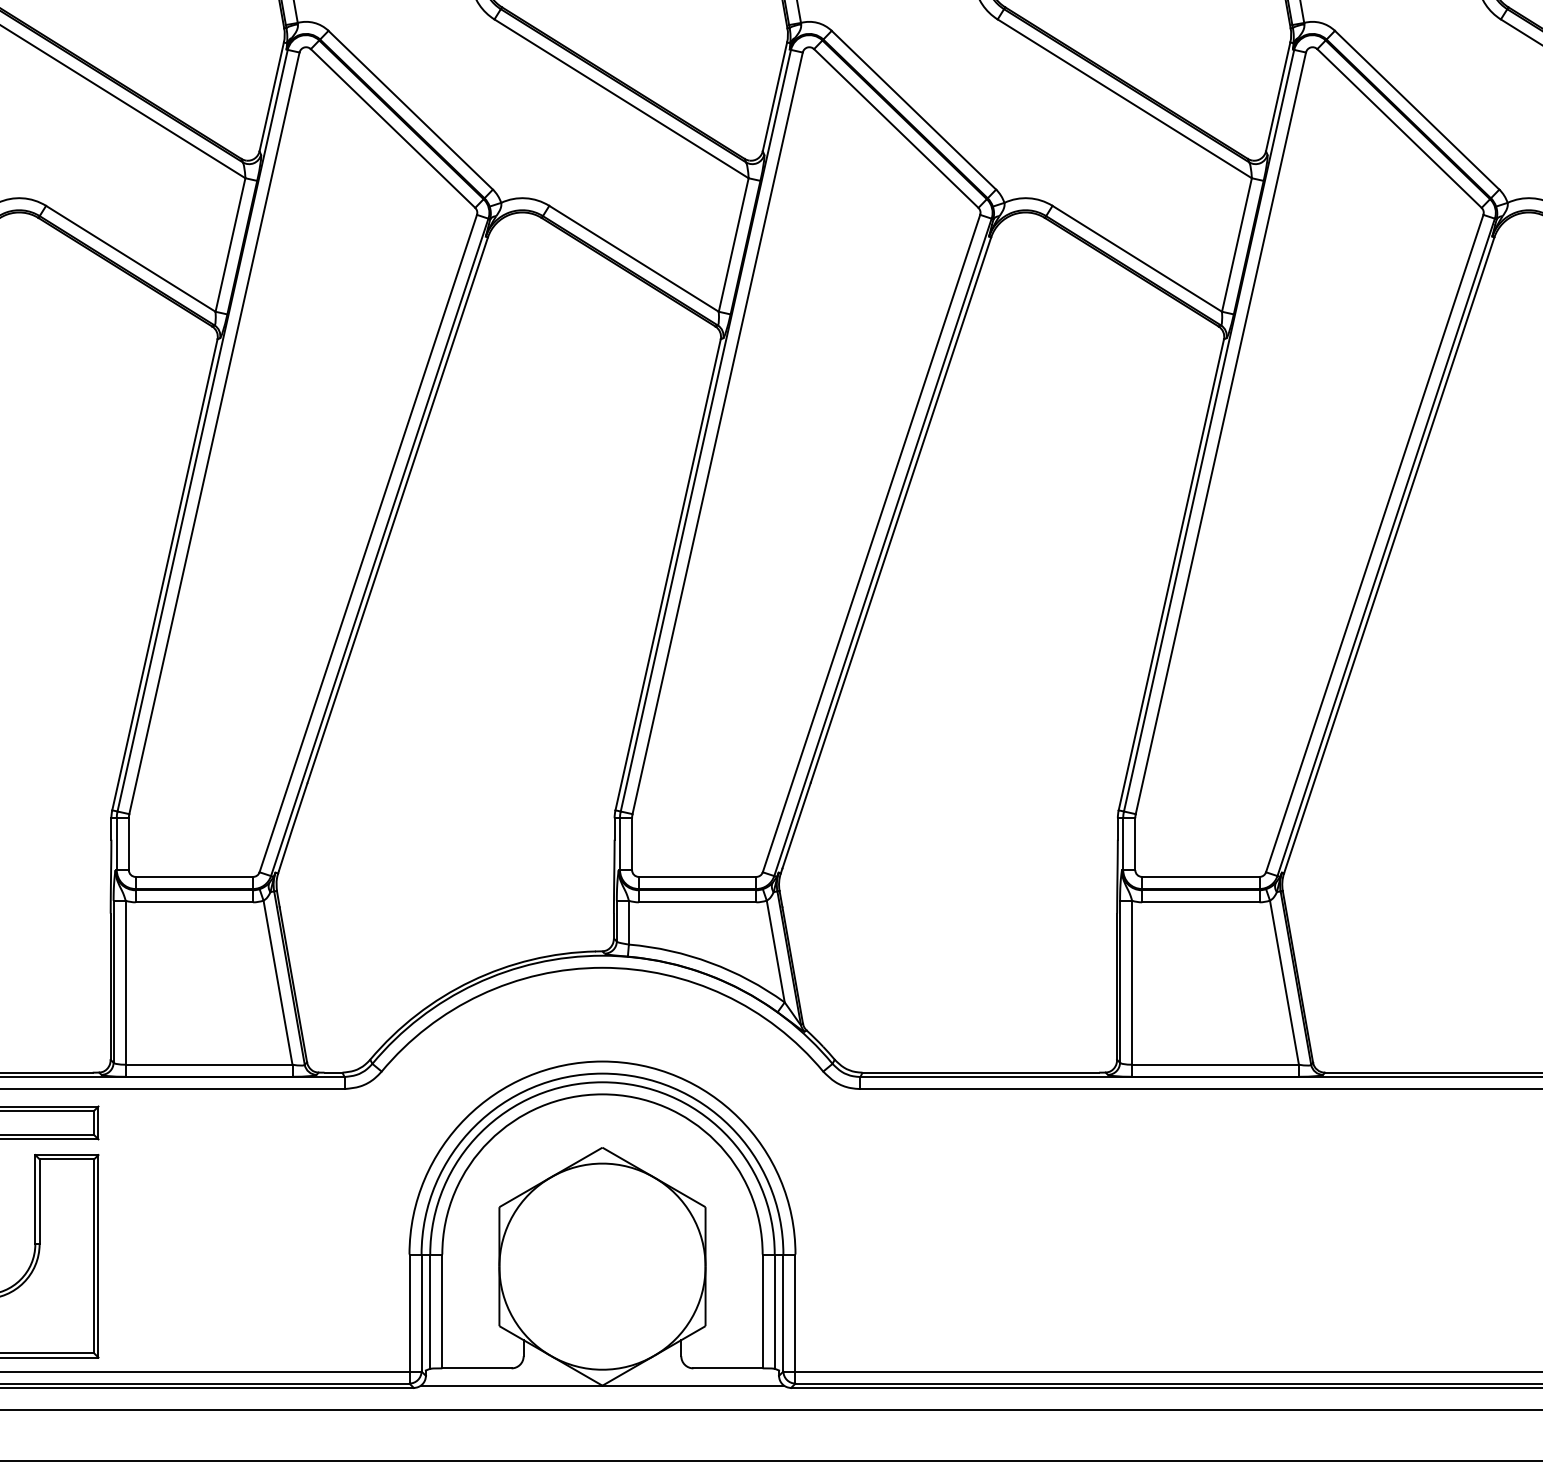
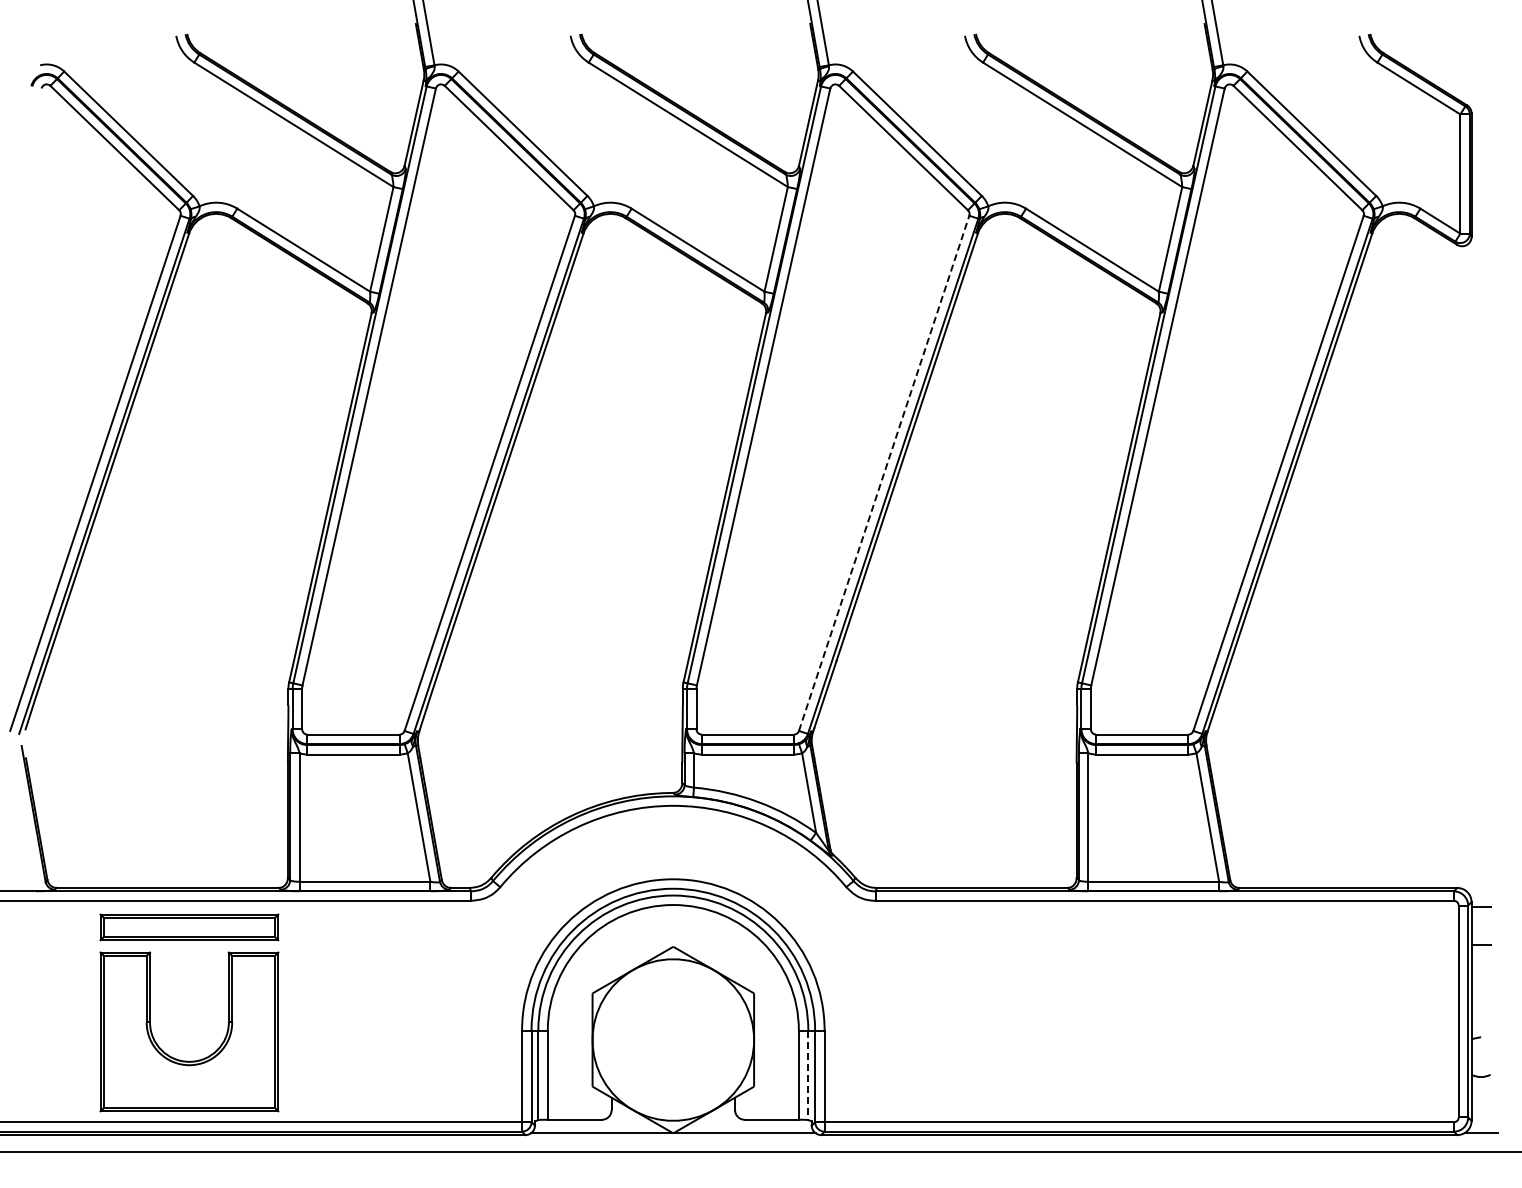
line: (871, 542) -> (884, 472), solid -> dashed
line: (774, 1311) -> (808, 1075), solid -> dashed

